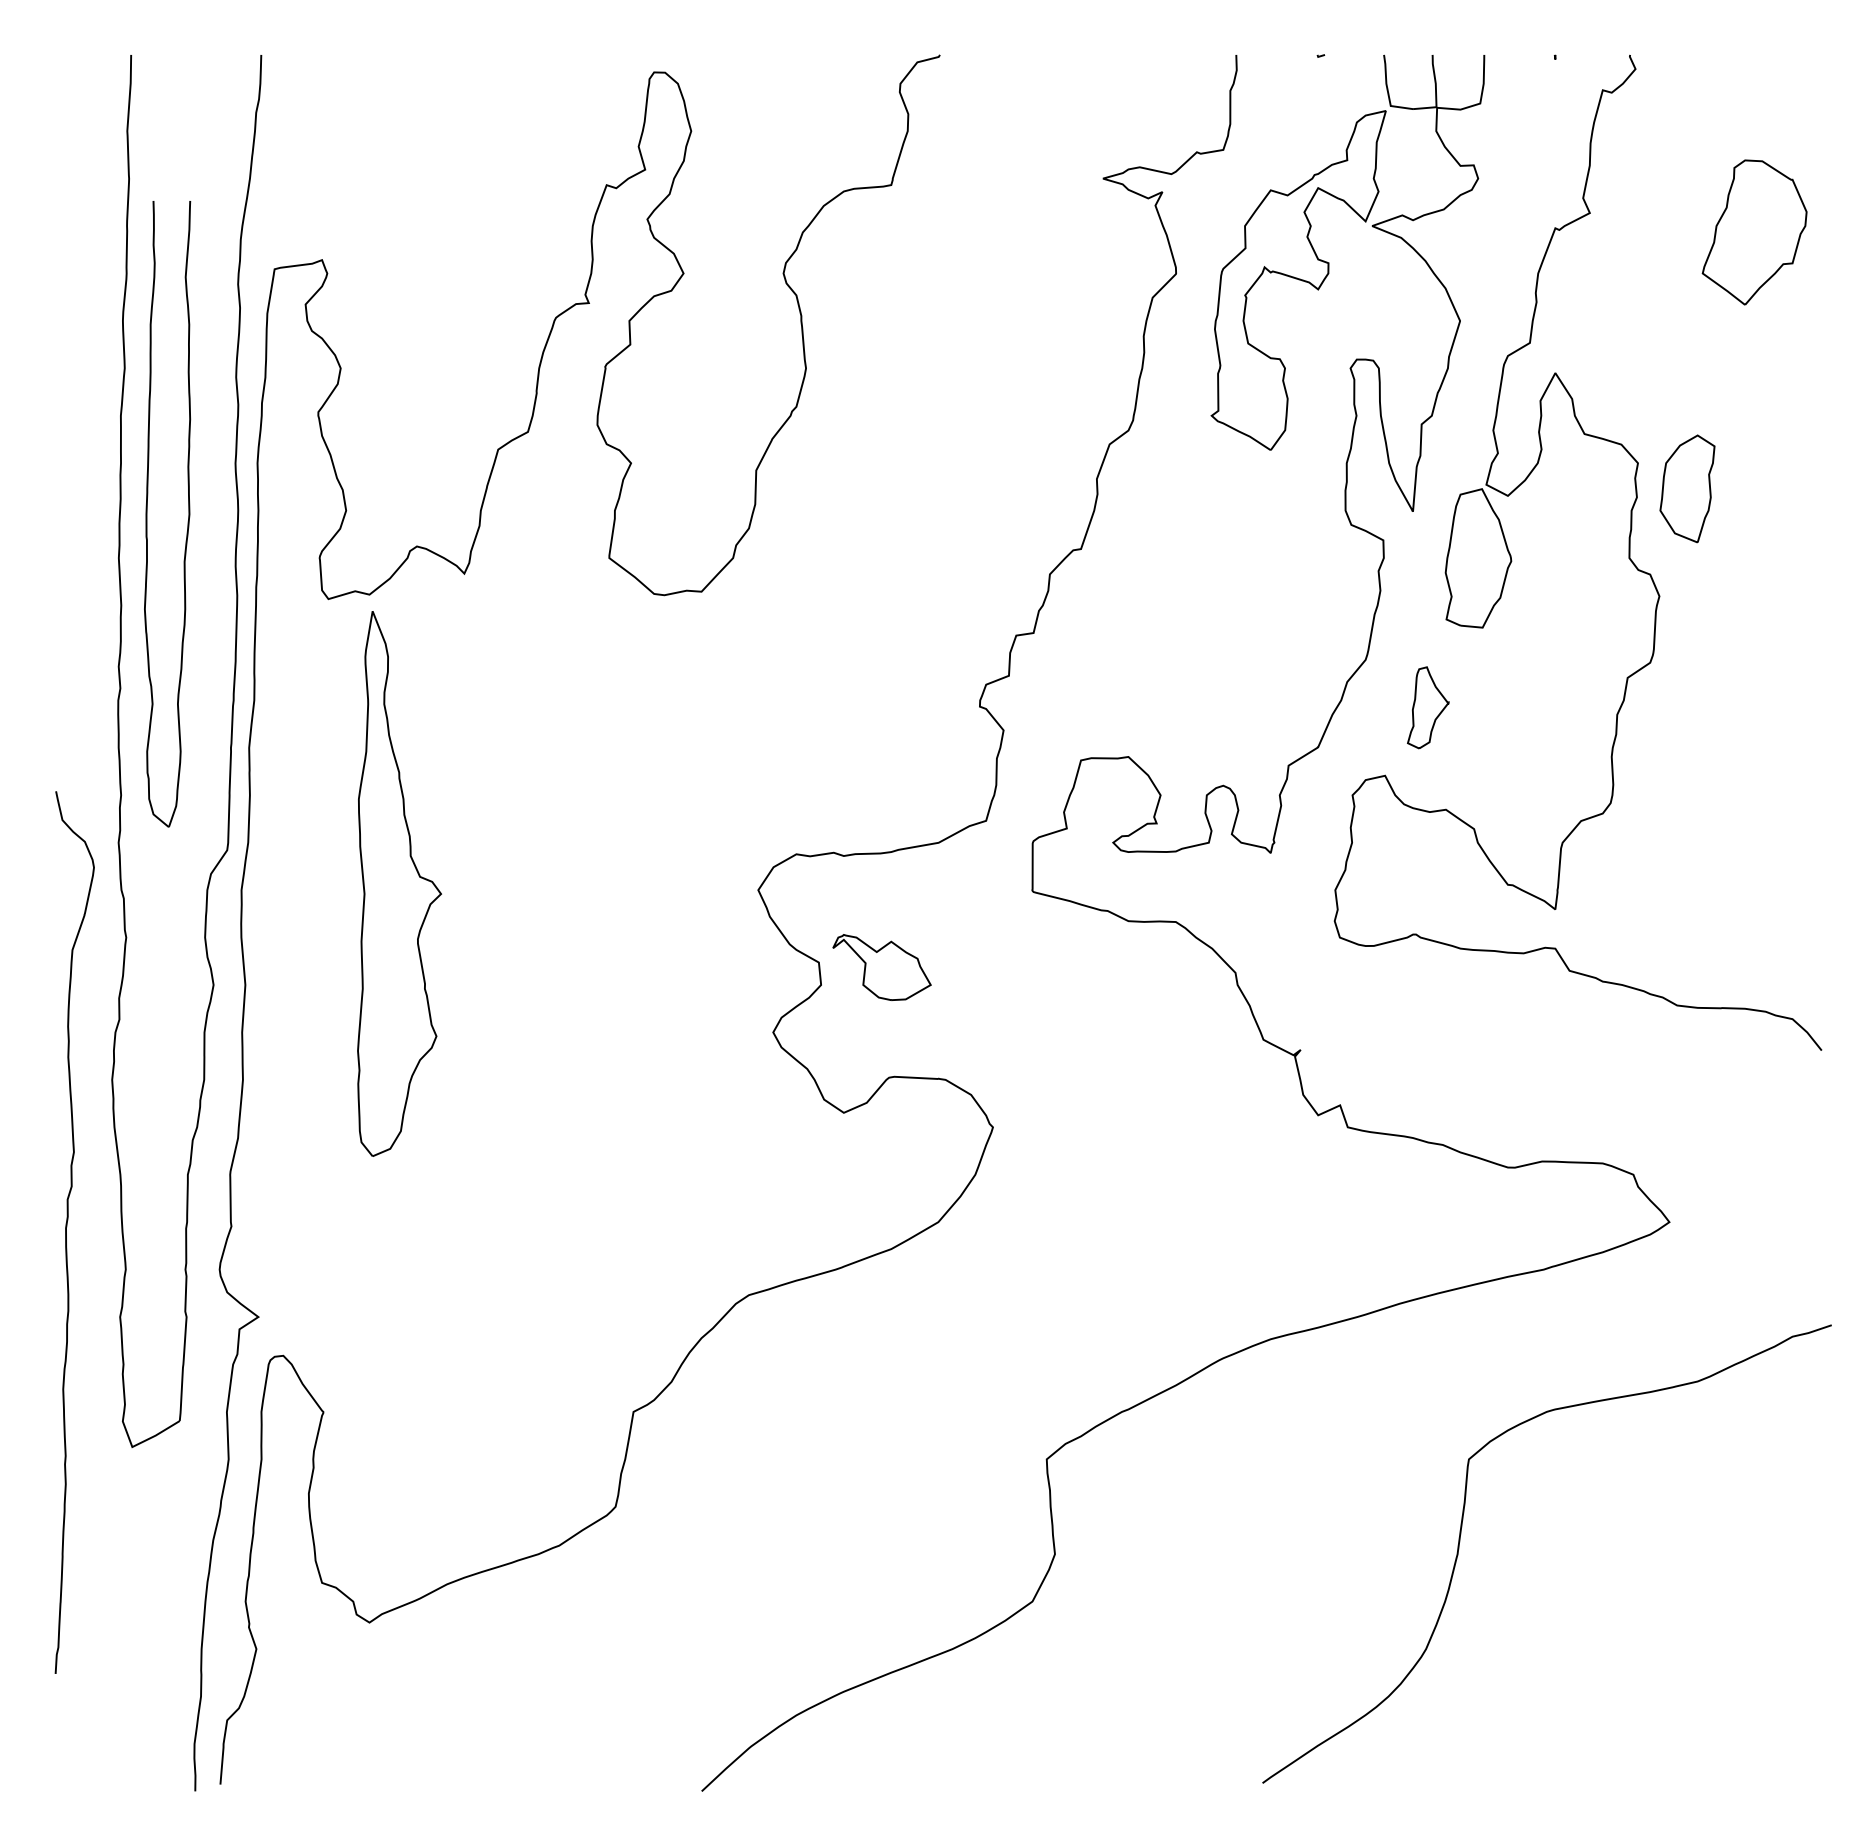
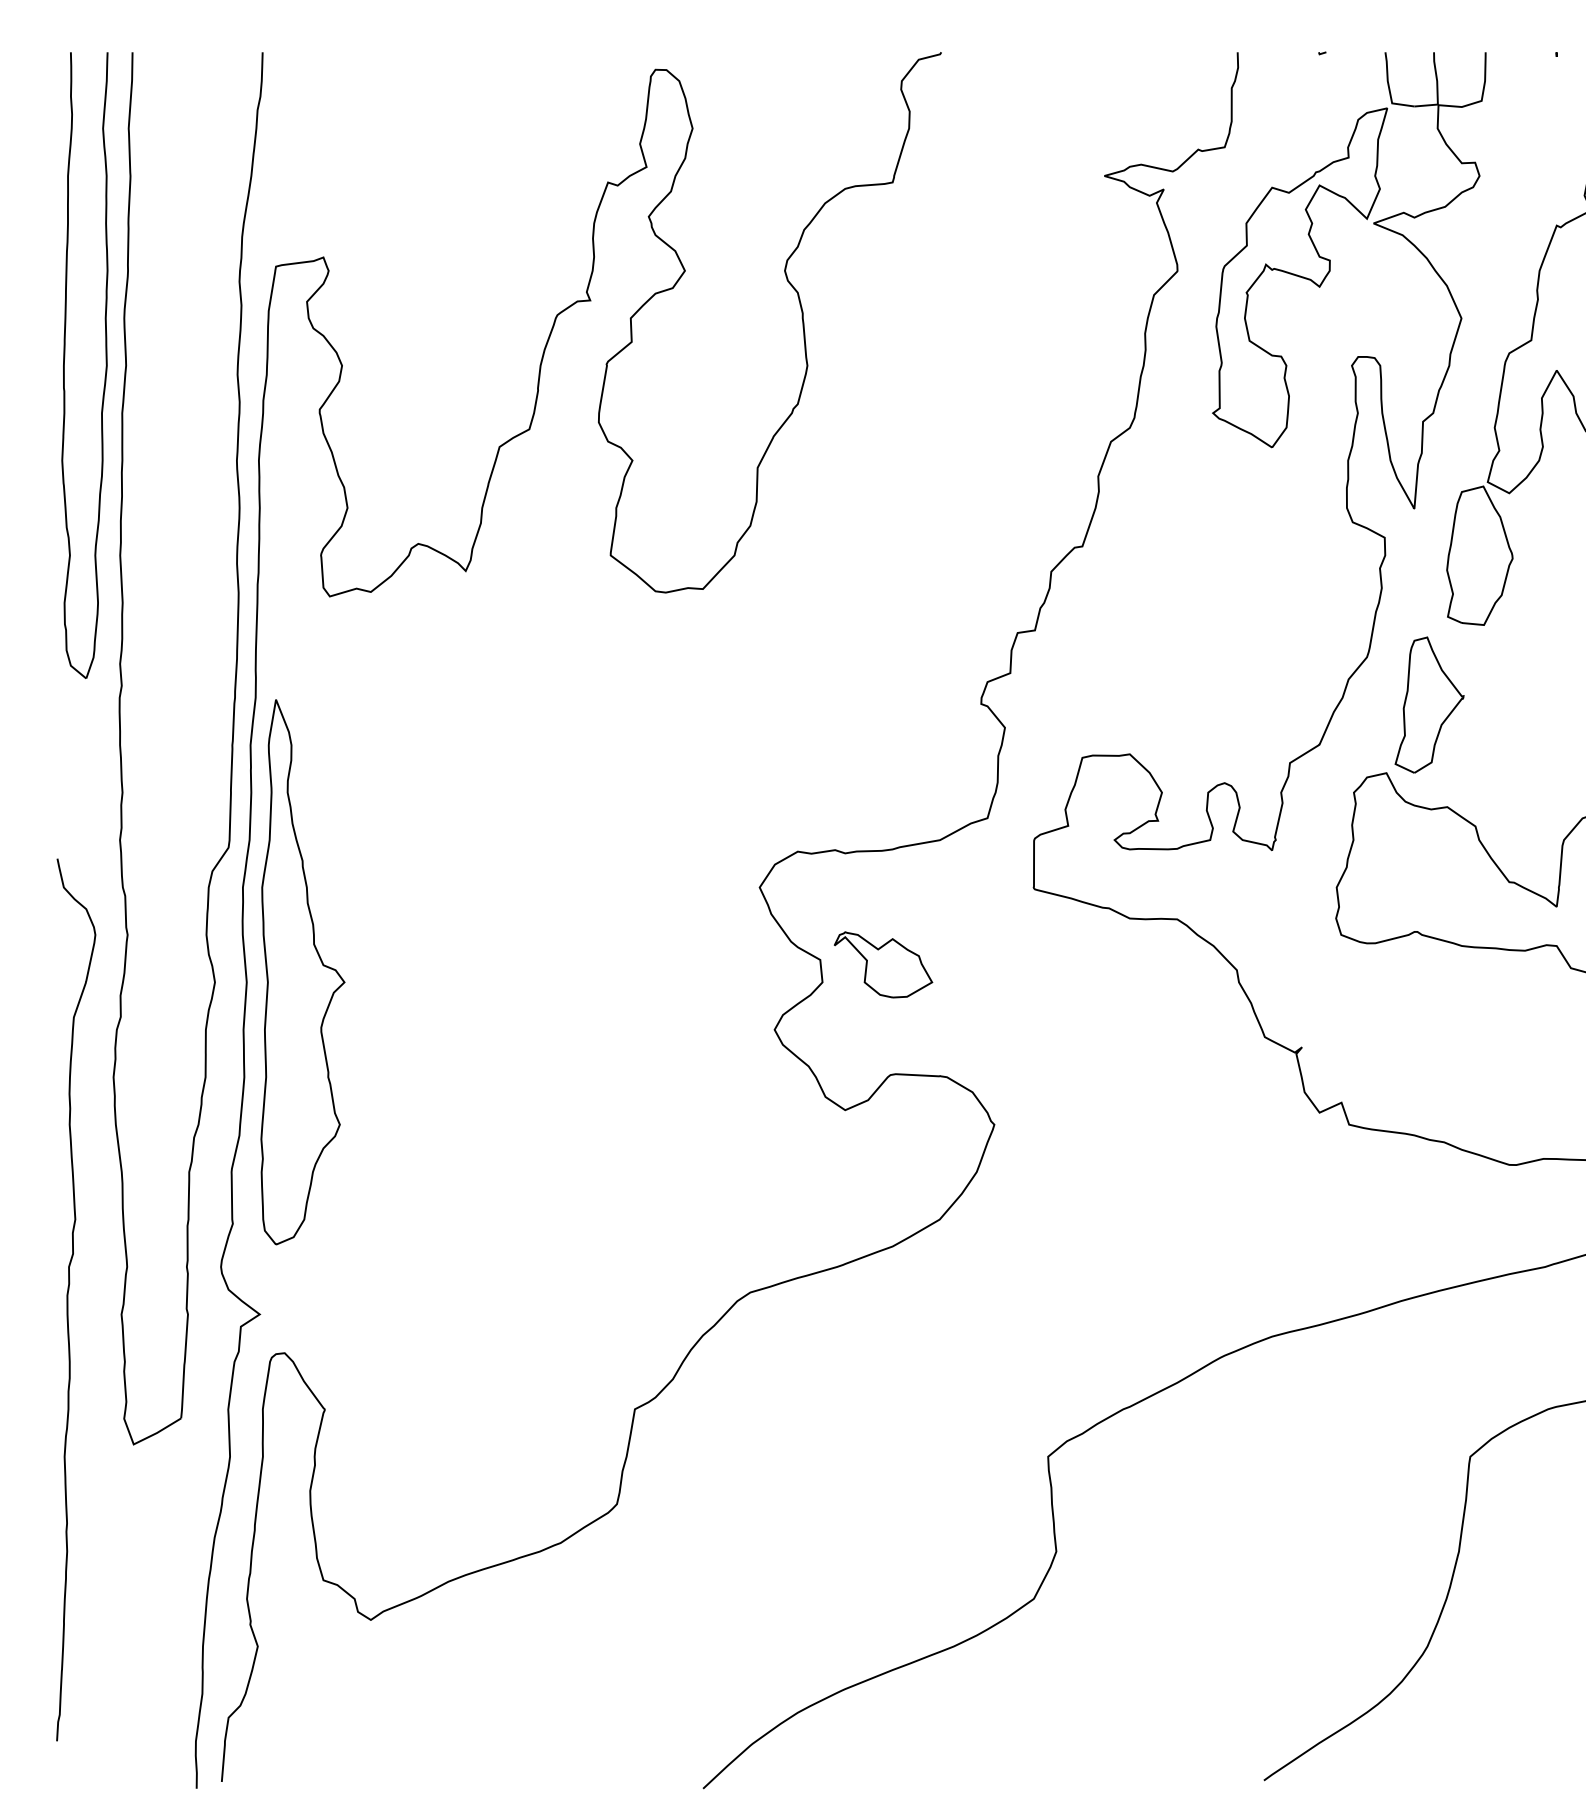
part: (147, 514) -> (64, 365), moved
part: (1428, 707) -> (1429, 704), size x1.67
part: (399, 883) -> (302, 971), moved
curve: (66, 1232) -> (67, 1299), moved

